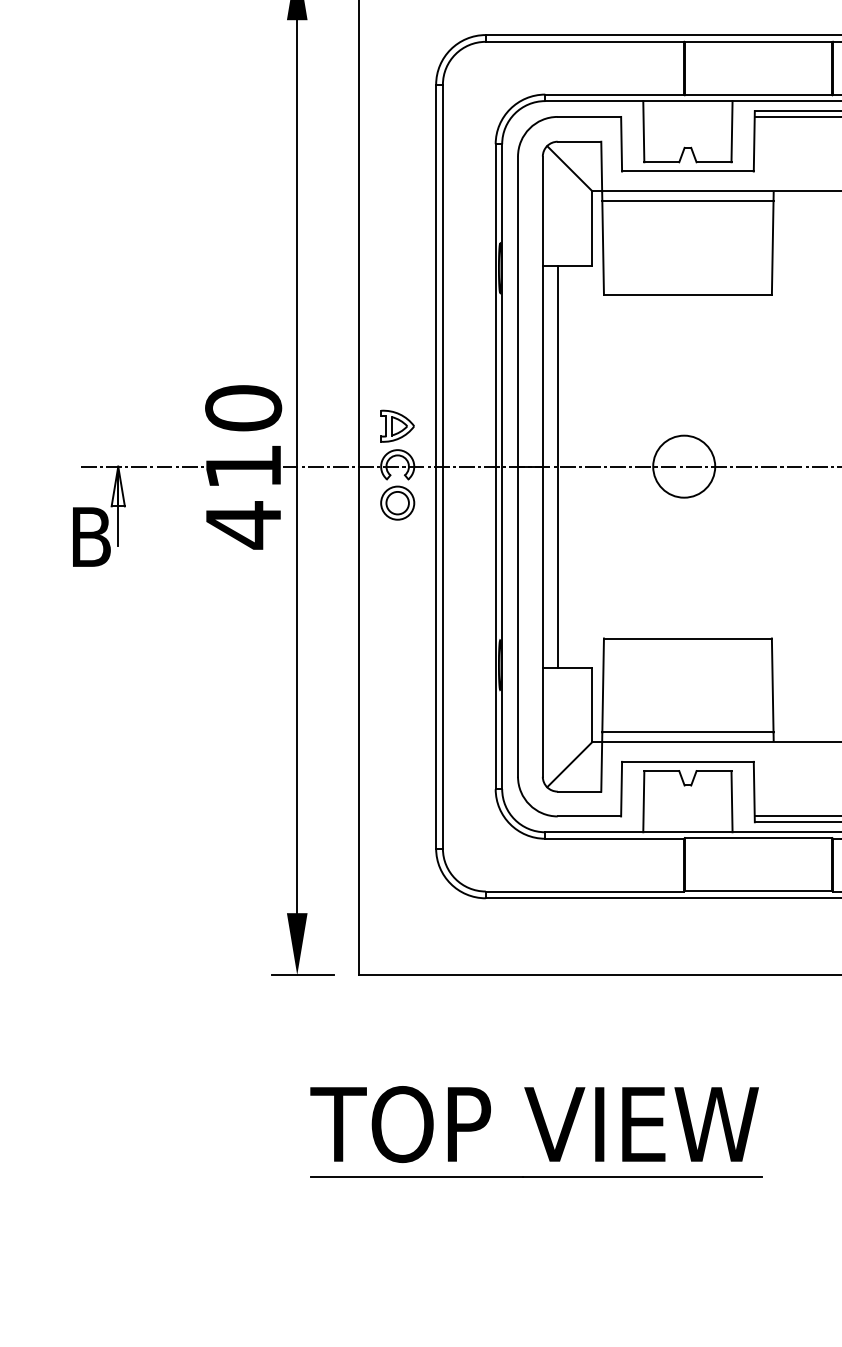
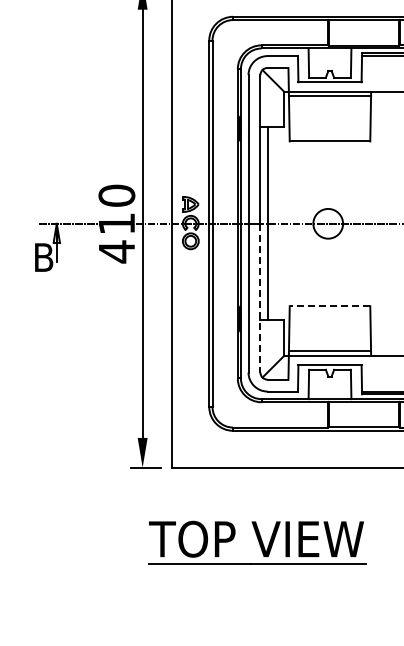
line: (542, 622) -> (260, 298), solid -> dashed
line: (686, 639) -> (329, 306), solid -> dashed

